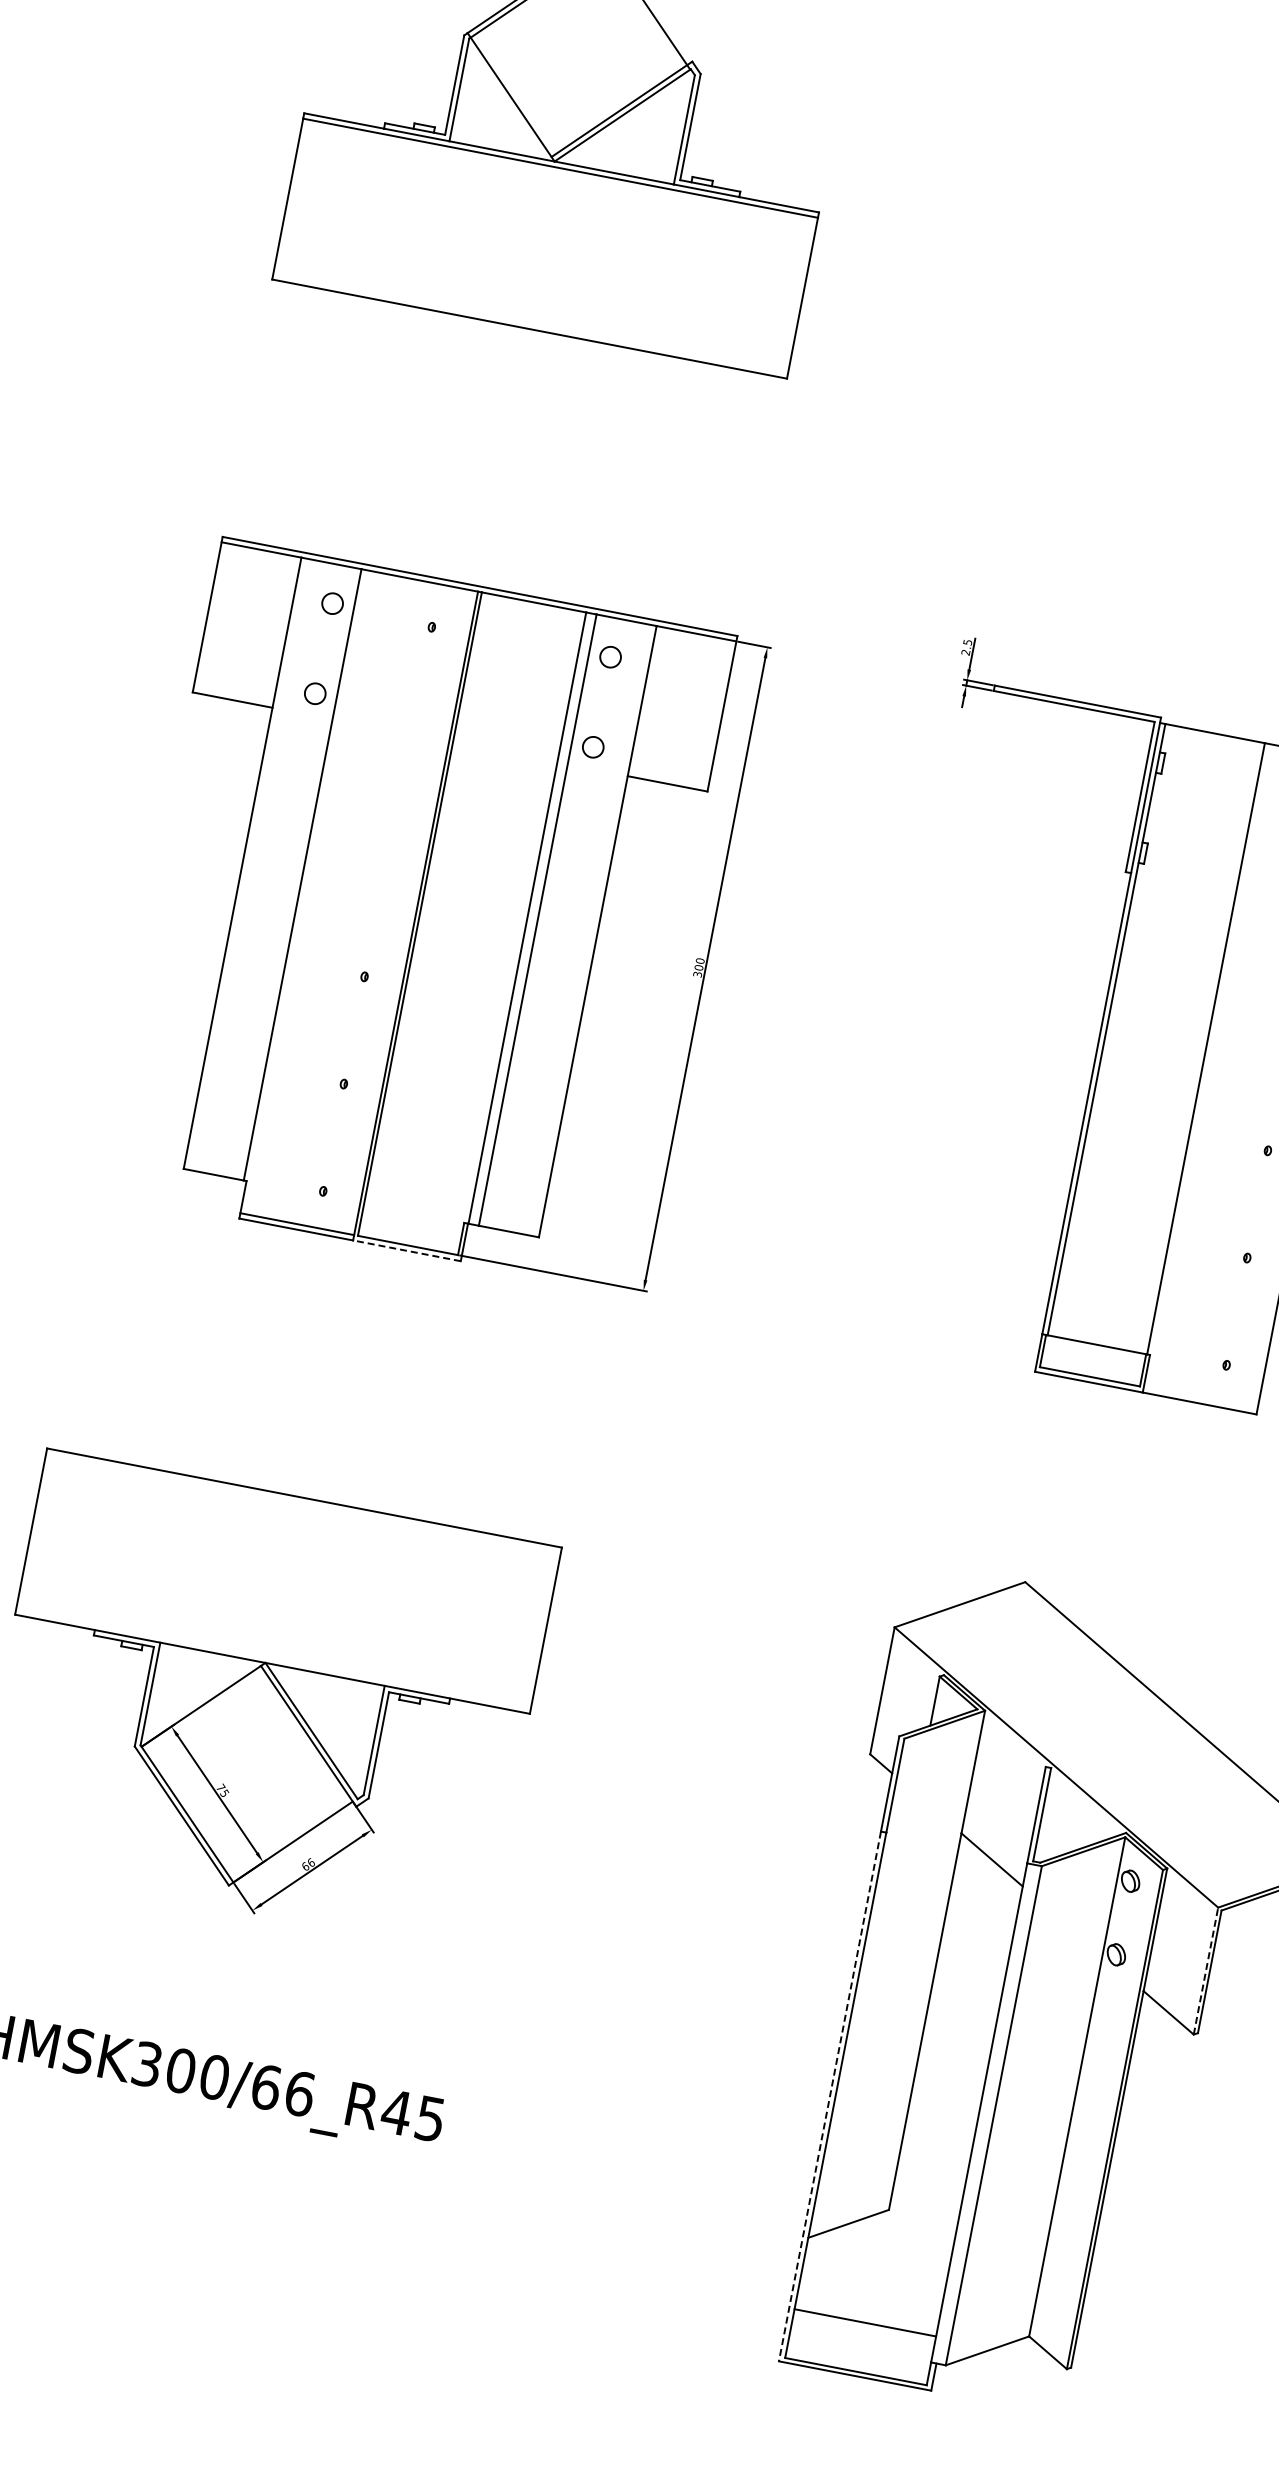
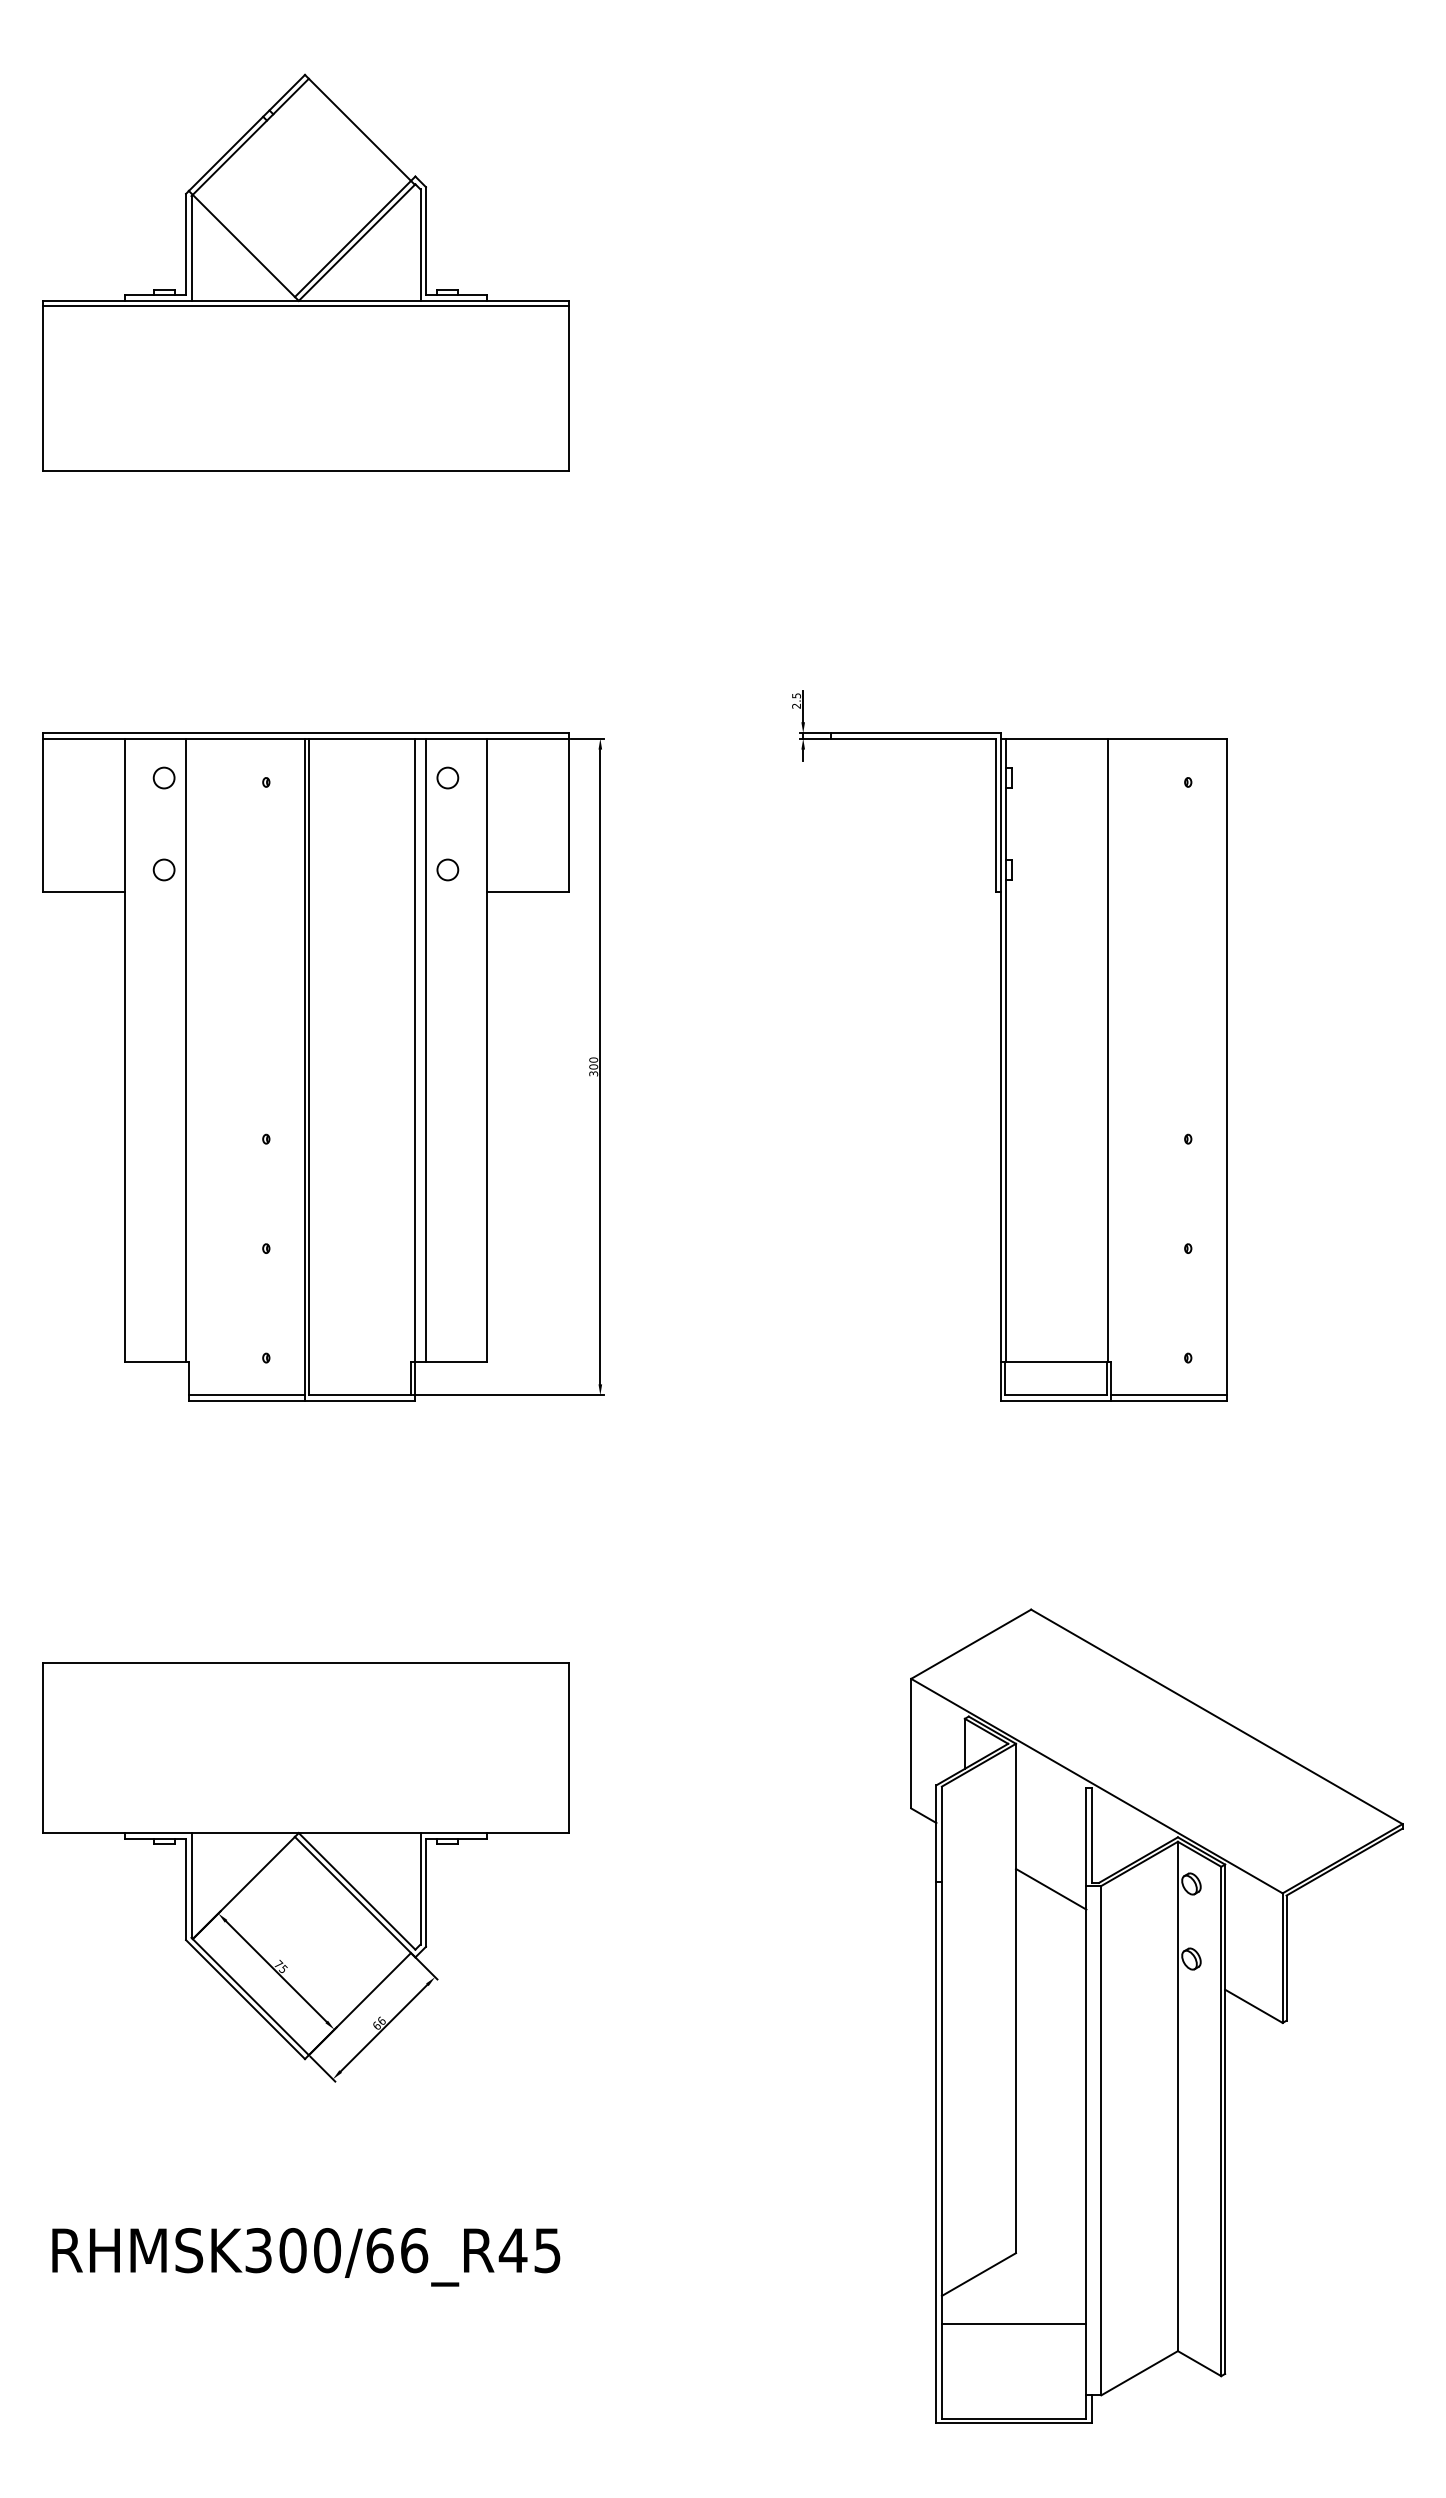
line: (406, 1250) -> (359, 1400), dashed -> solid
line: (1200, 1398) -> (1168, 1395), added
line: (1205, 1971) -> (1282, 1958), dashed -> solid
line: (829, 2097) -> (936, 2153), dashed -> solid
line: (864, 2322) -> (1013, 2323), moved

